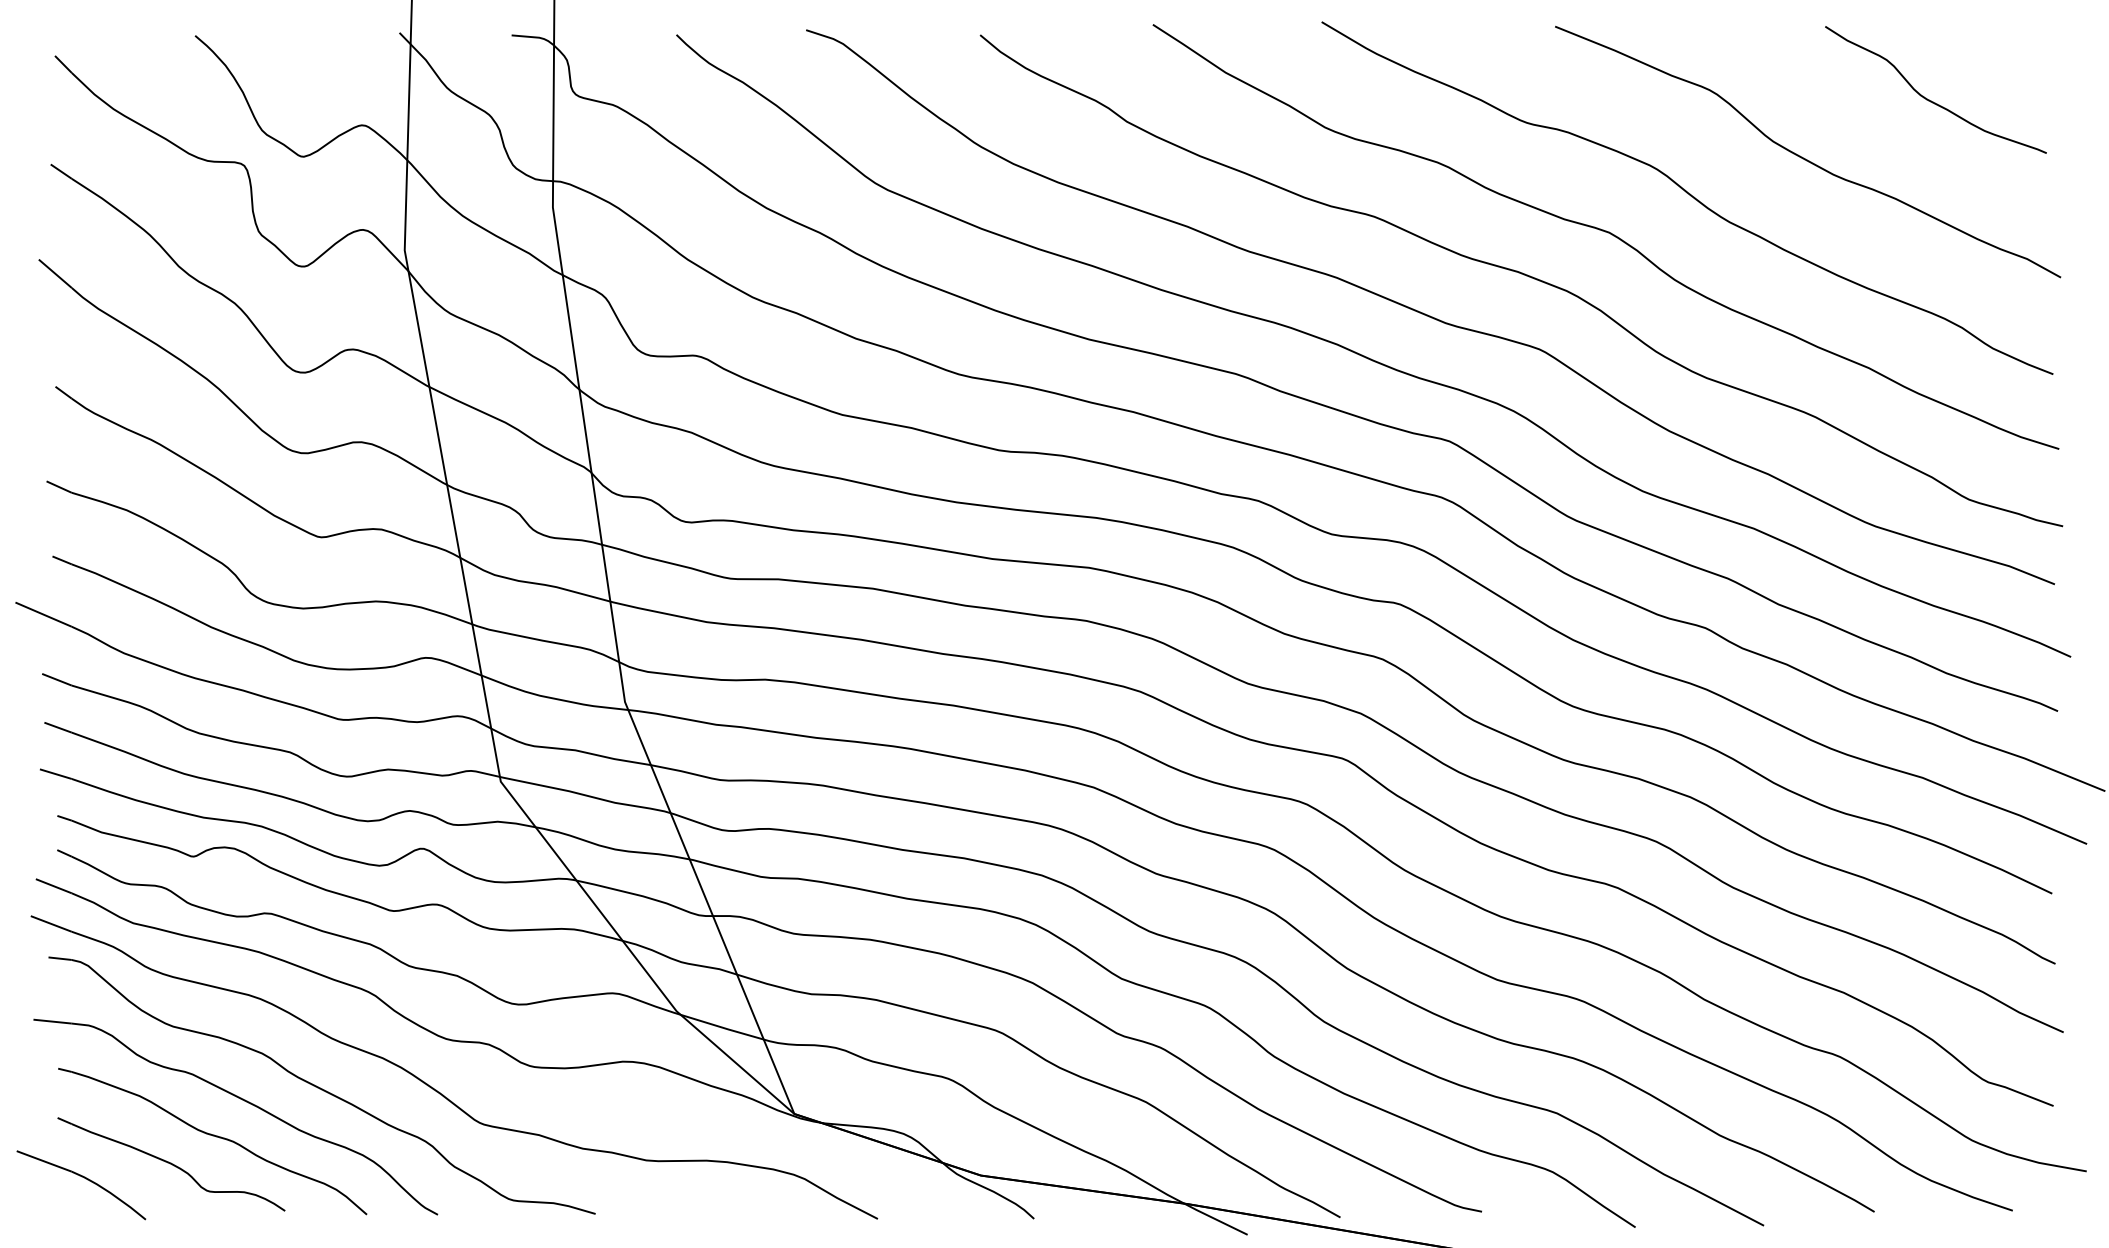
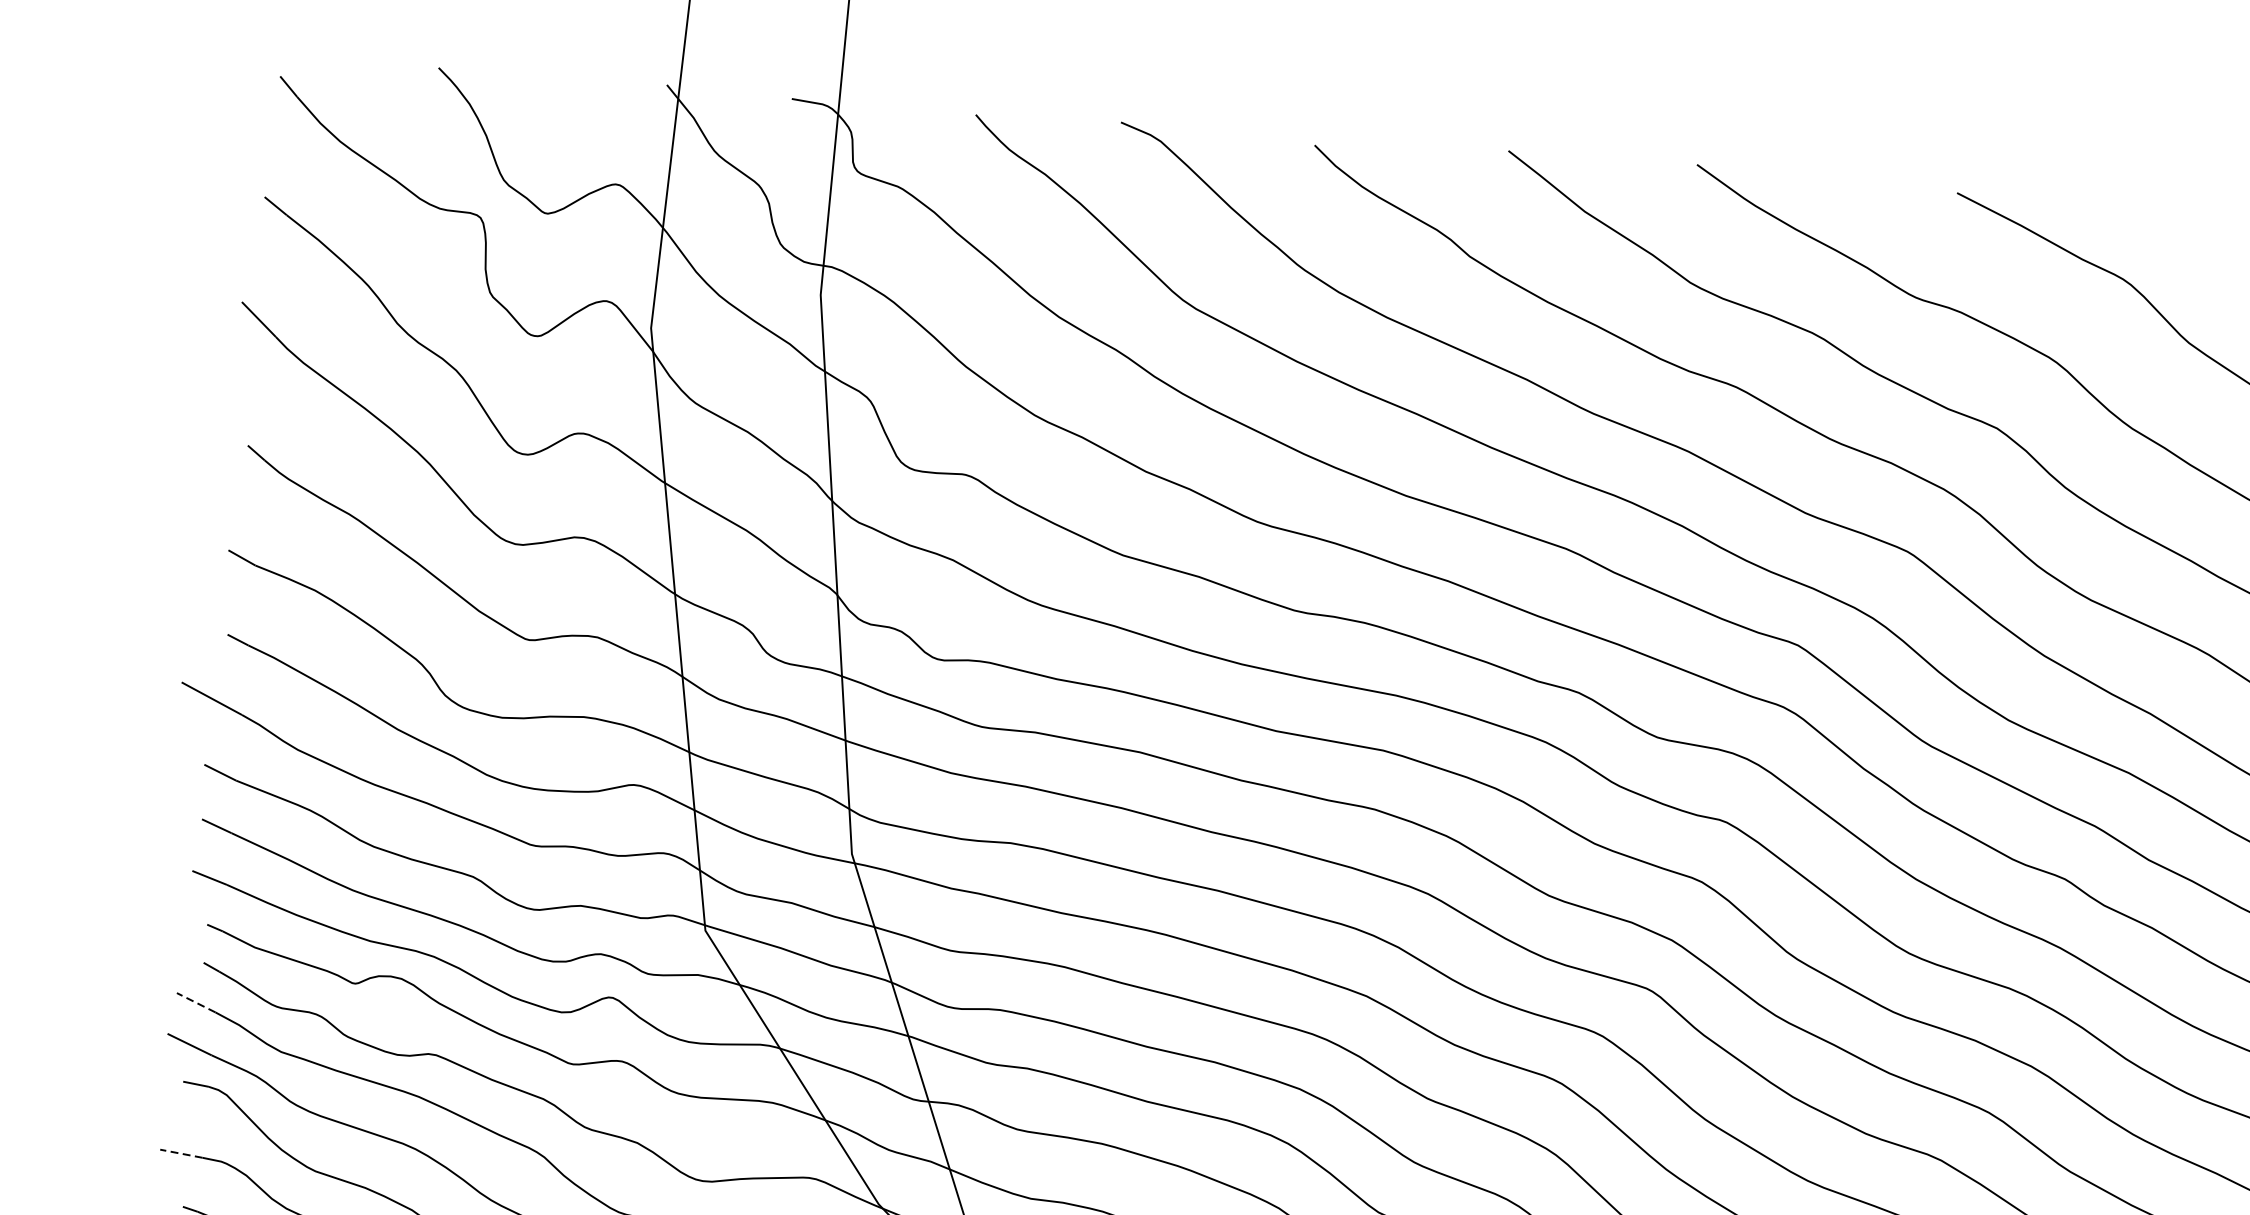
line: (53, 886) -> (195, 1003), solid -> dashed
line: (52, 1021) -> (181, 1153), solid -> dashed

